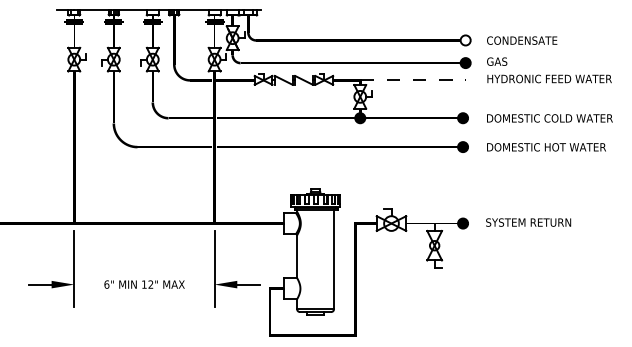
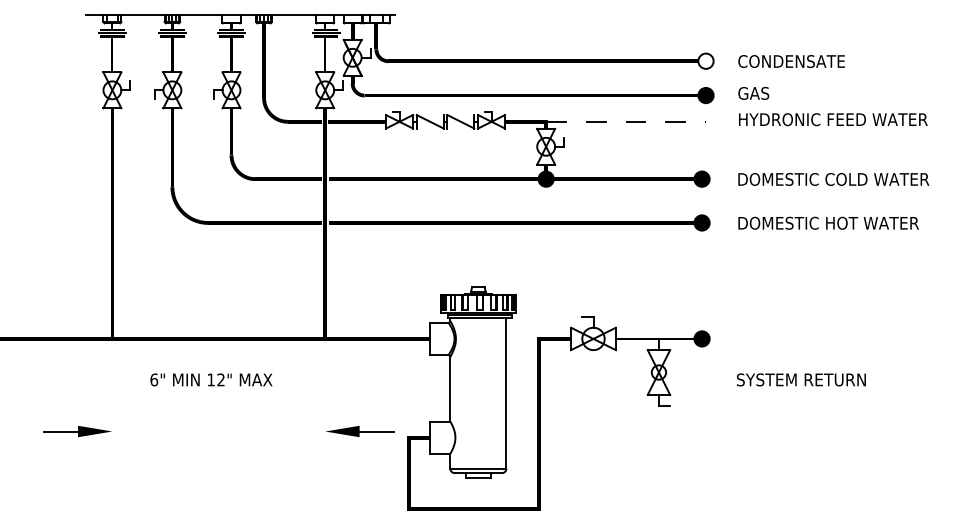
text: (528, 222) -> (801, 379), moved
line: (74, 269) -> (112, 408), removed
line: (214, 269) -> (325, 408), removed
text: (144, 284) -> (211, 379), moved

